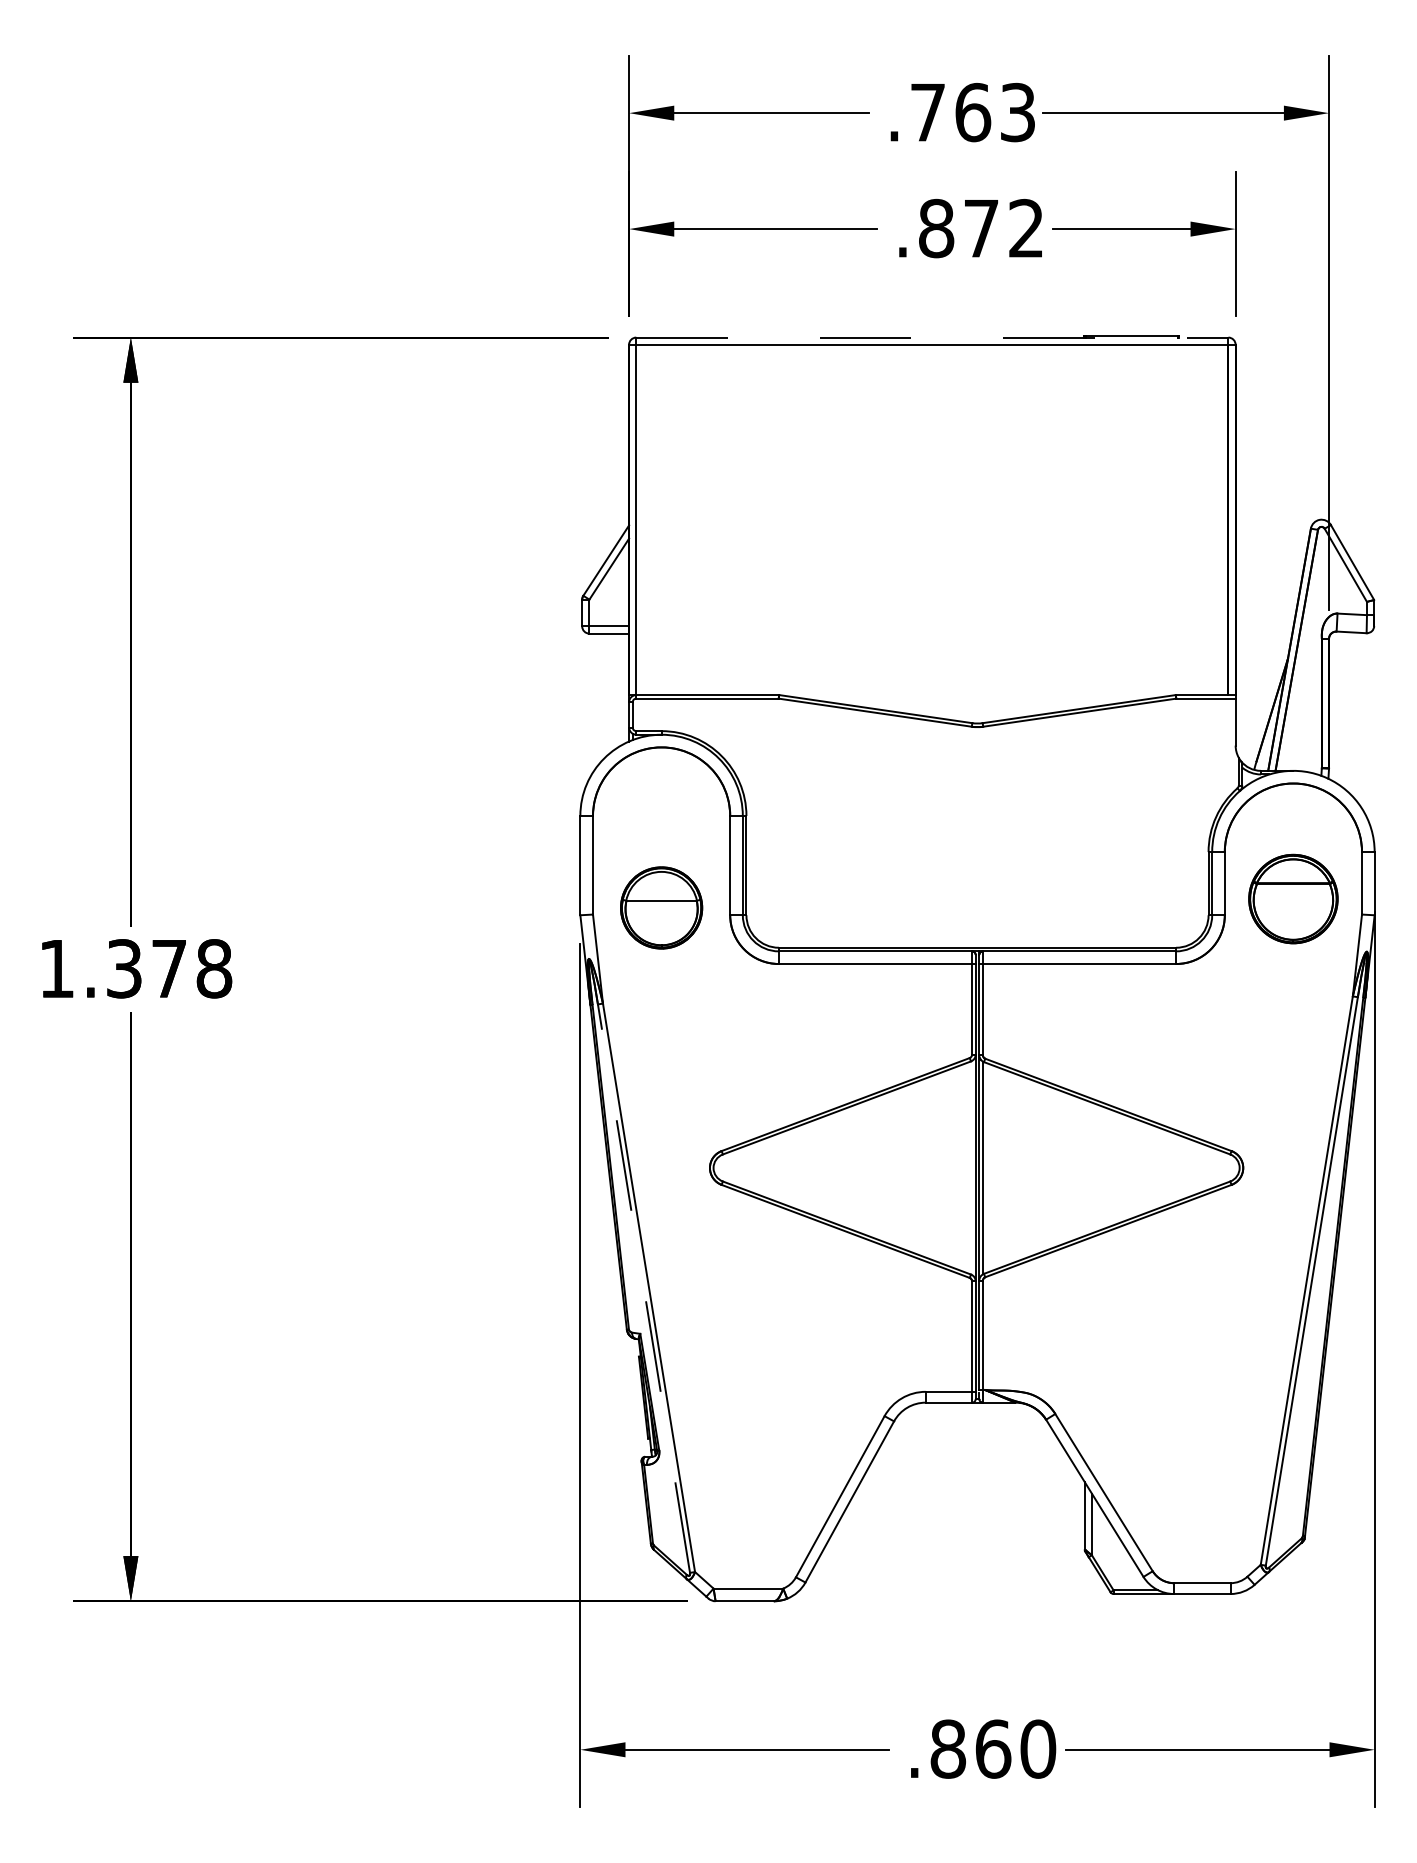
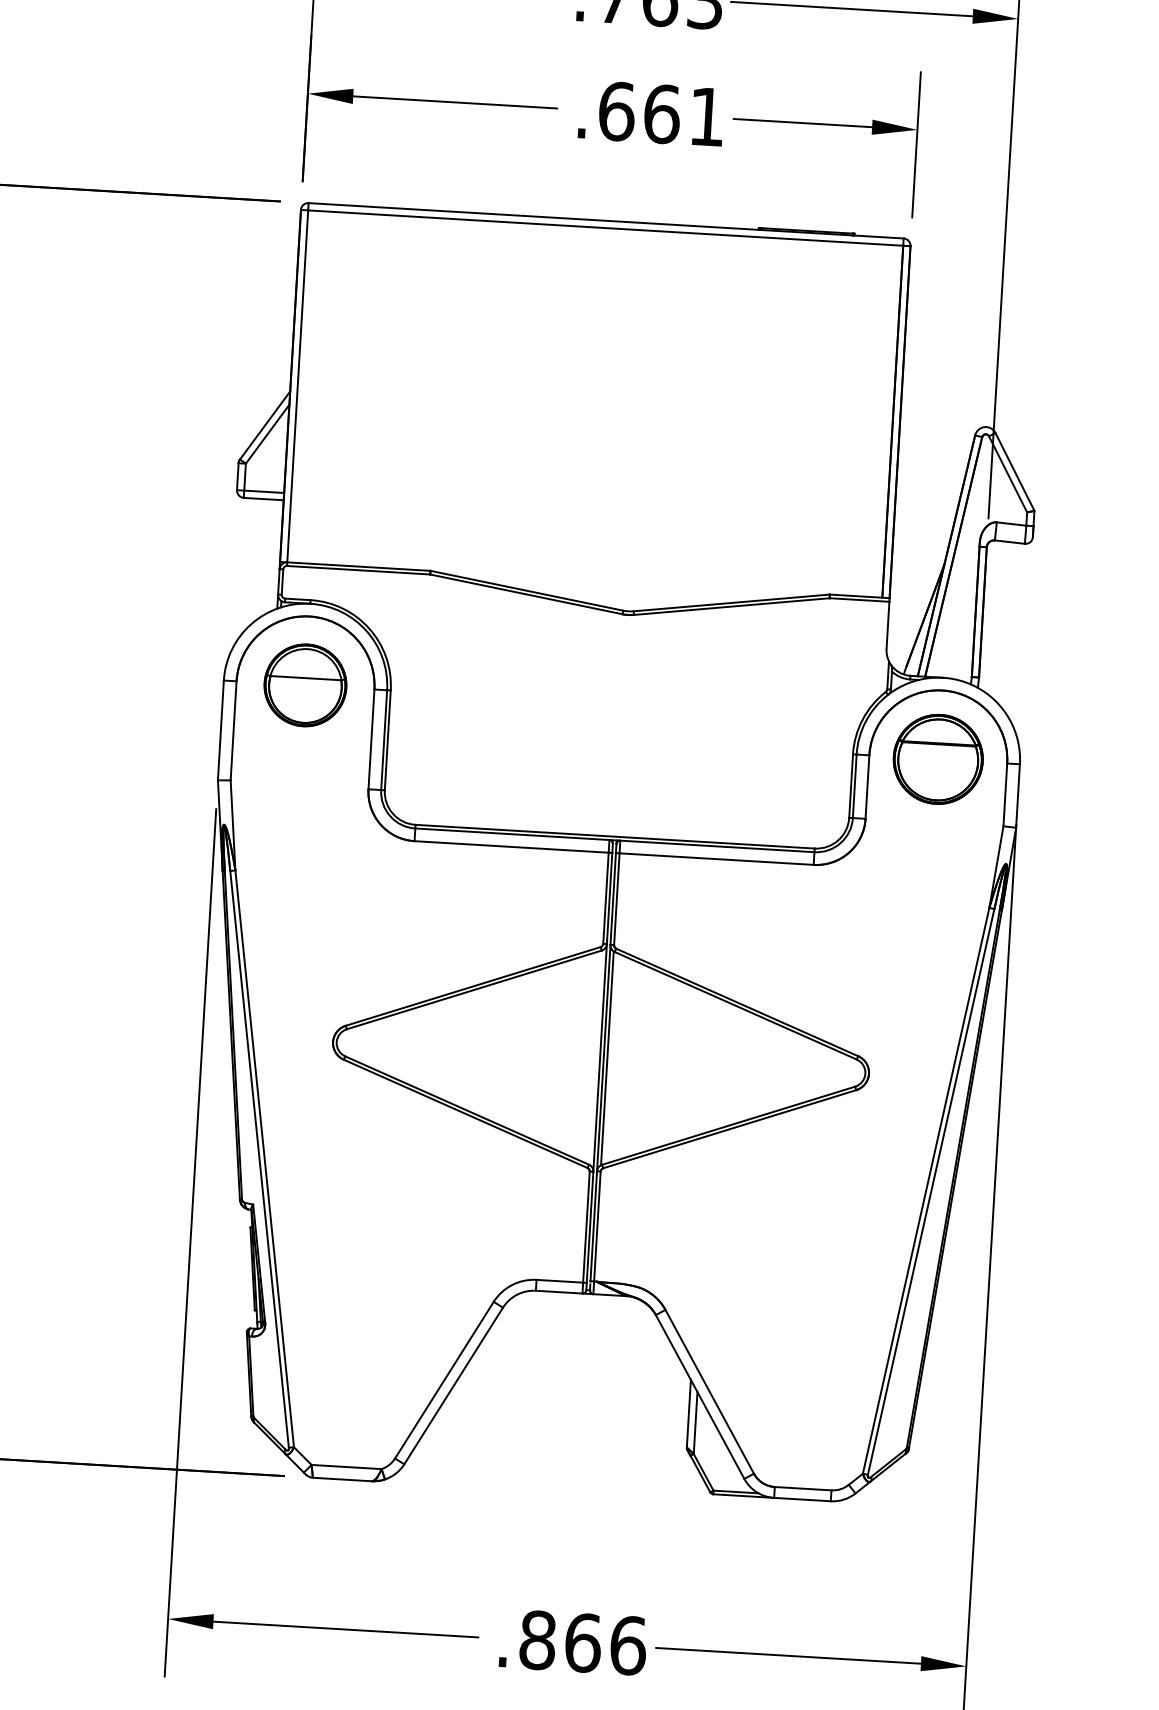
text: (980, 228) -> (661, 114), .872 -> .661
line: (932, 337) -> (606, 220), dashed -> solid
part: (1293, 898) -> (938, 758), moved
part: (661, 907) -> (305, 684), moved
line: (643, 1288) -> (259, 1159), dashed -> solid
text: (1038, 1748) -> (628, 1645), .860 -> .866

